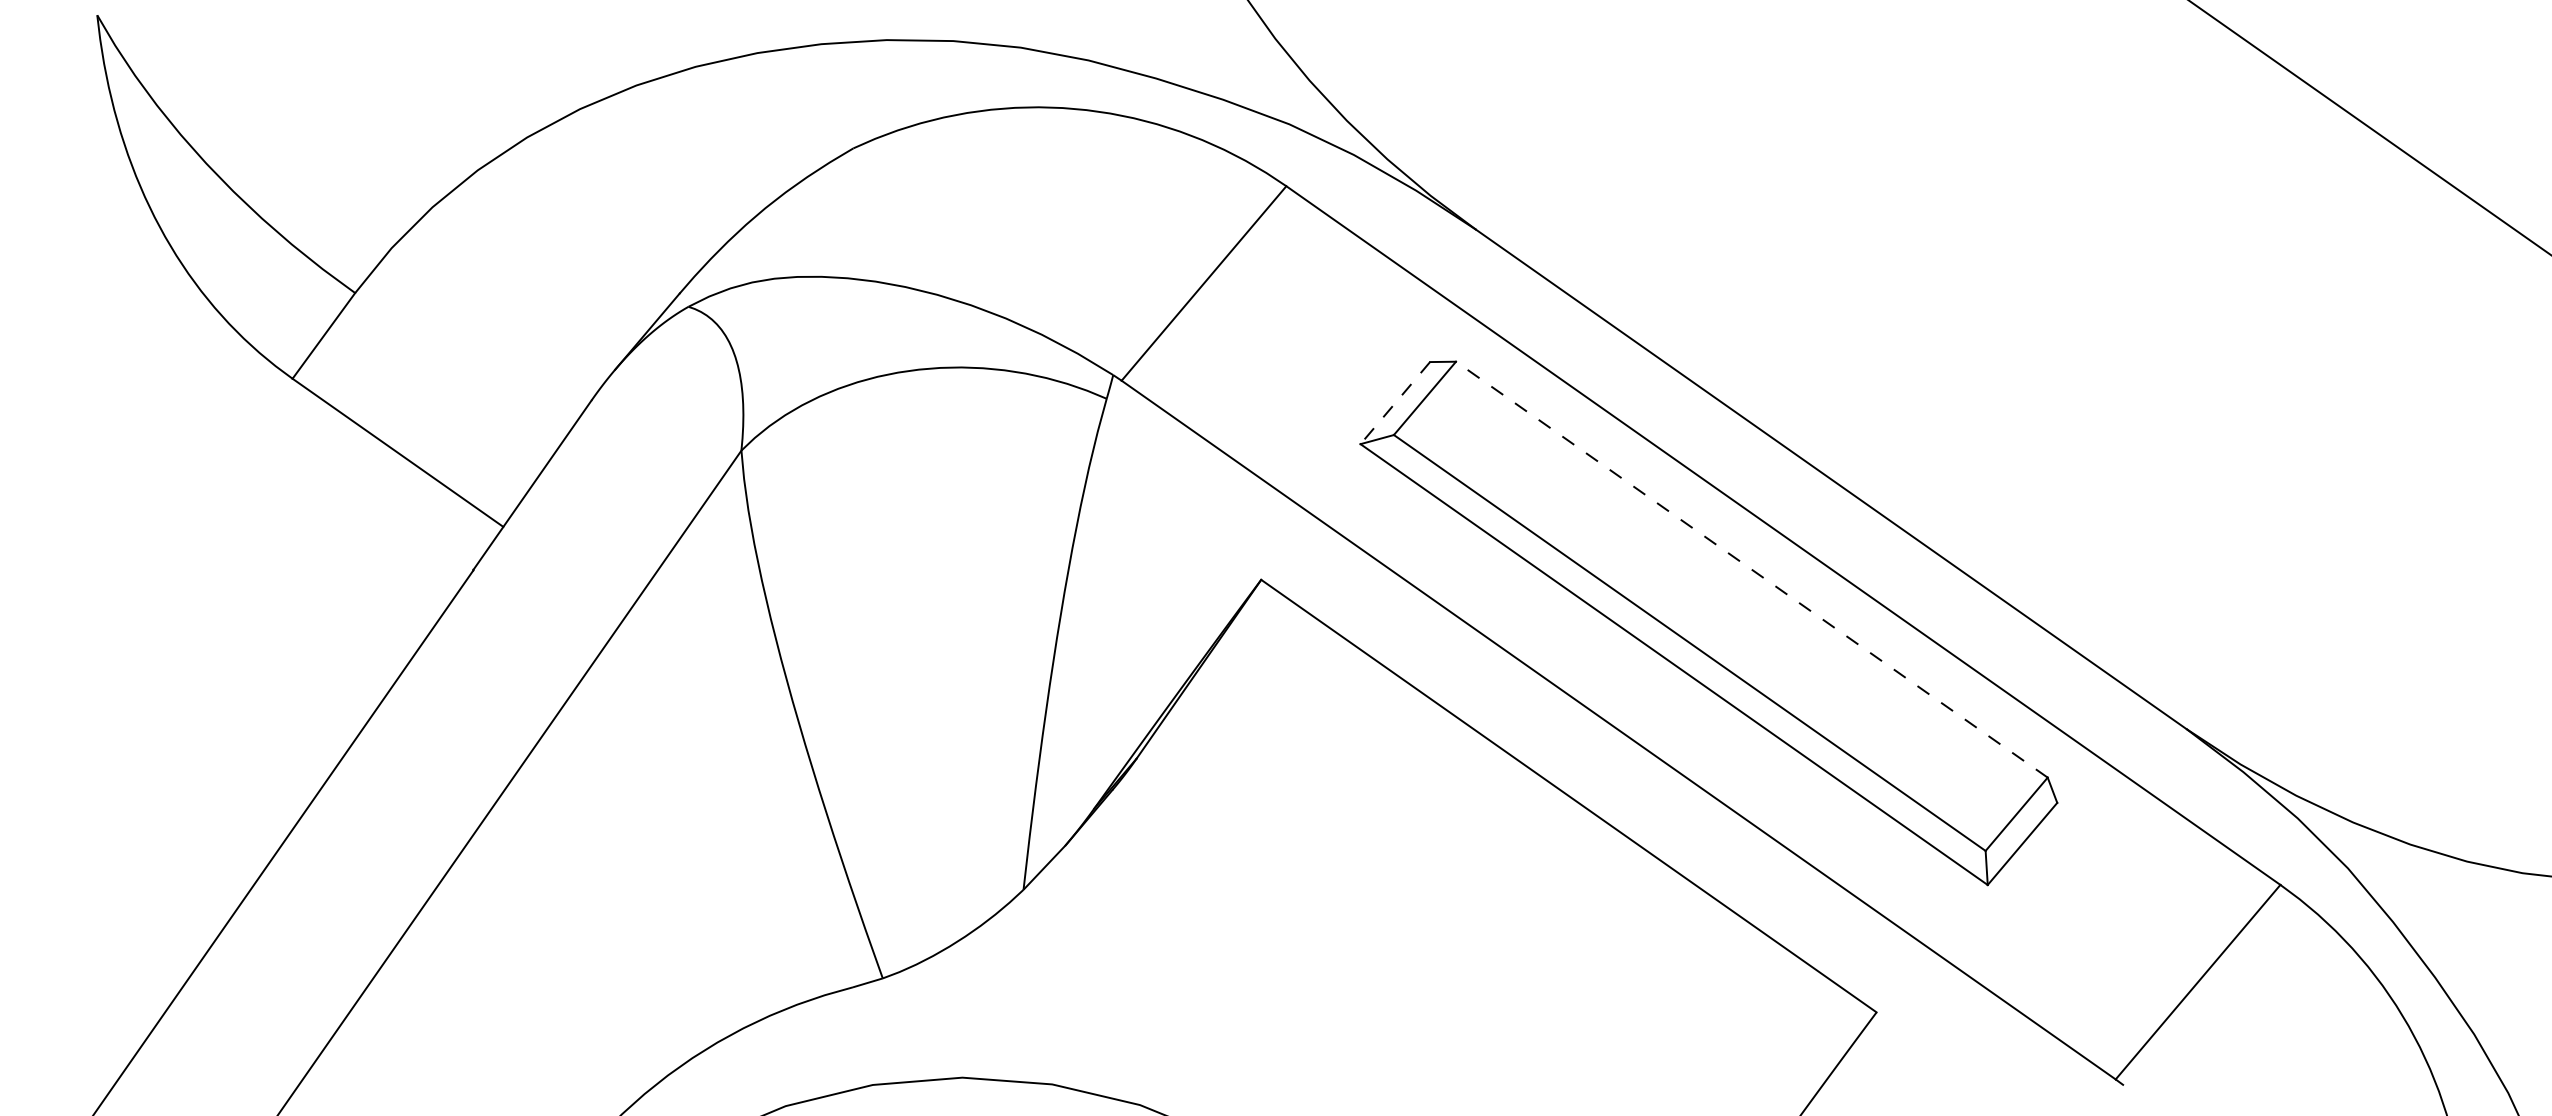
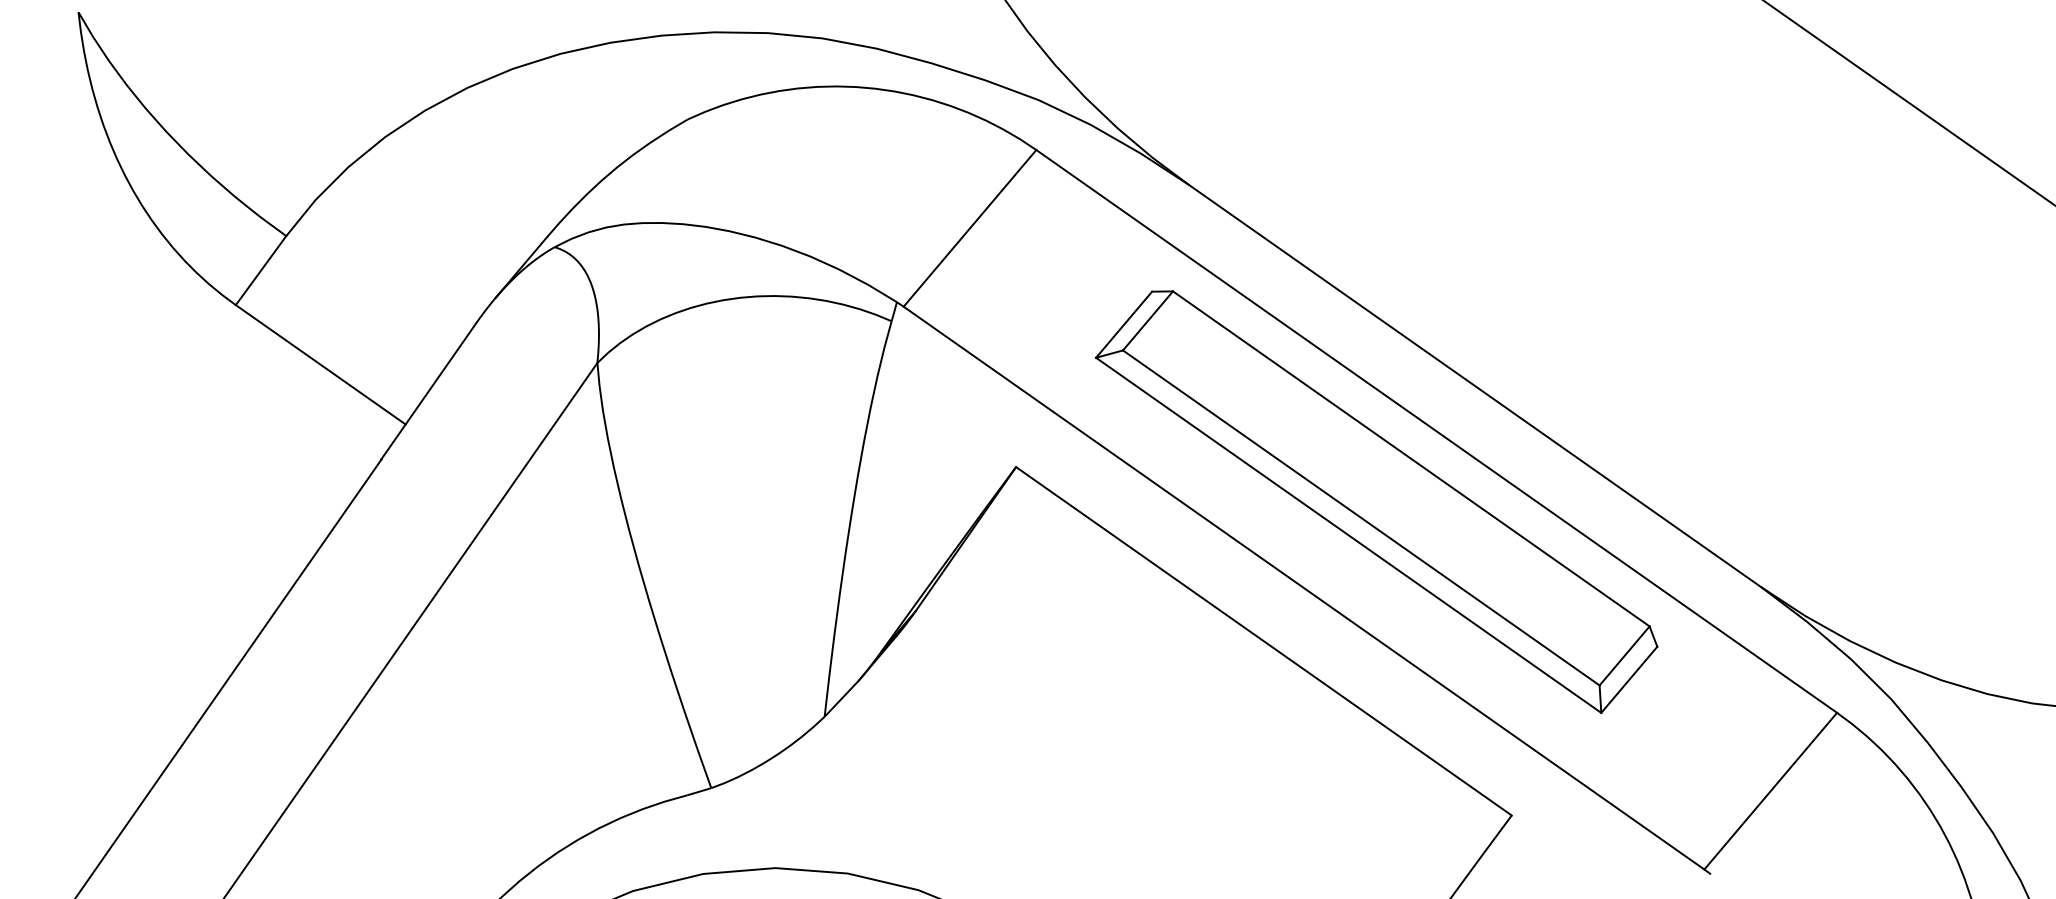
line: (1395, 403) -> (1124, 325), dashed -> solid
line: (1751, 569) -> (1411, 458), dashed -> solid

